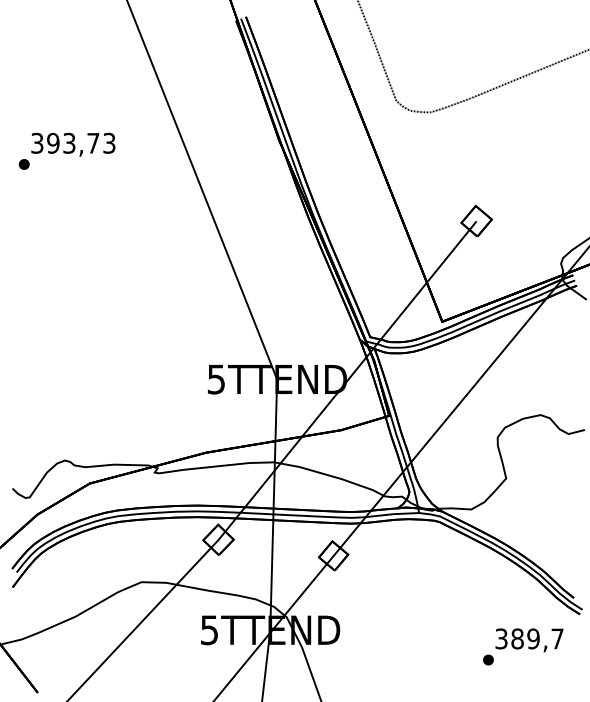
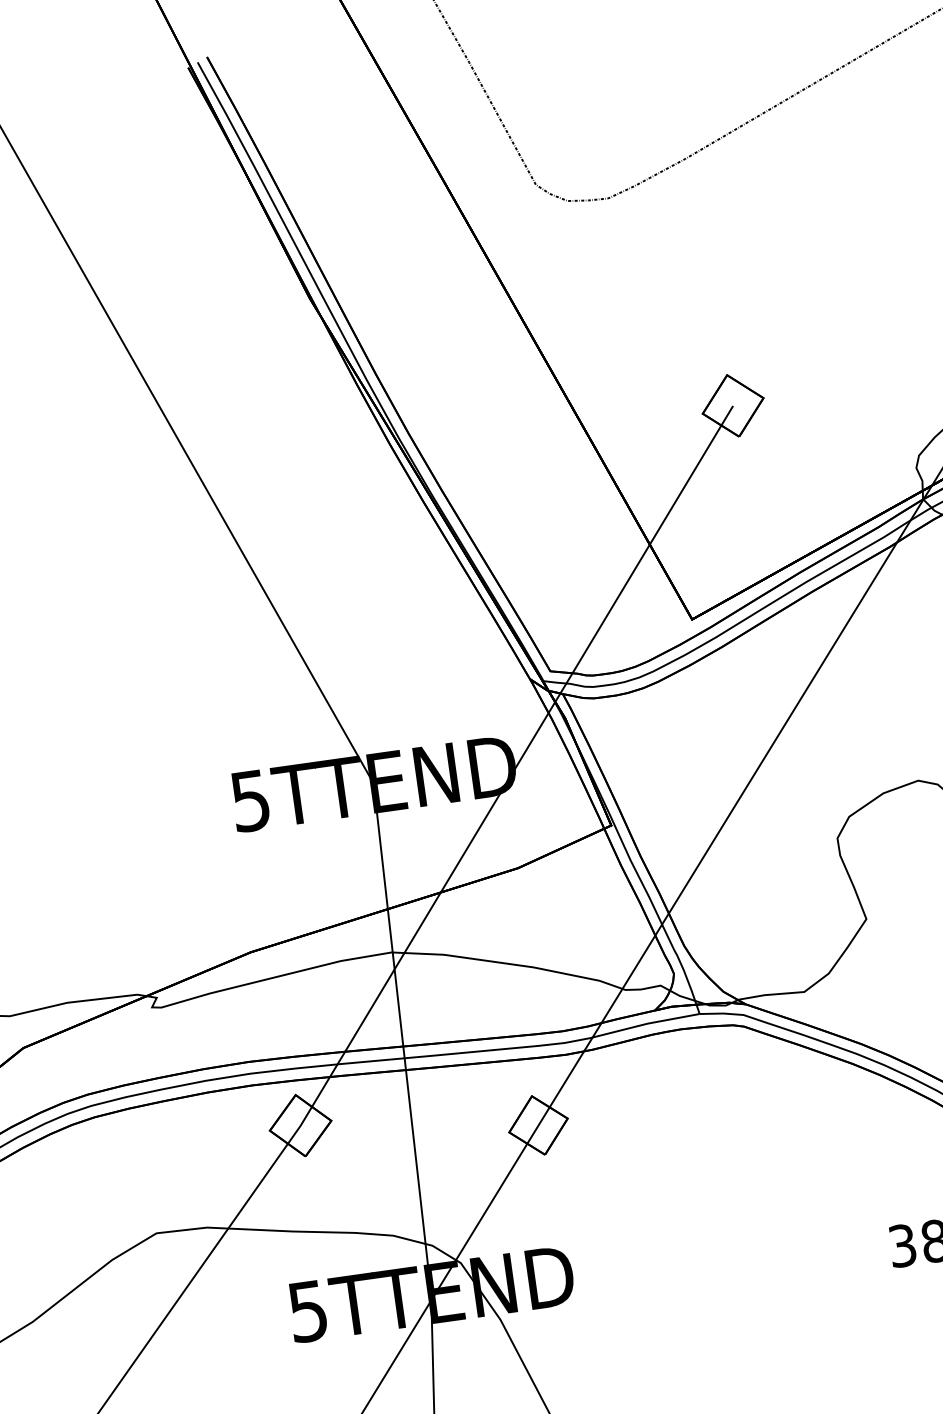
part: (488, 659) -> (882, 1291), removed

